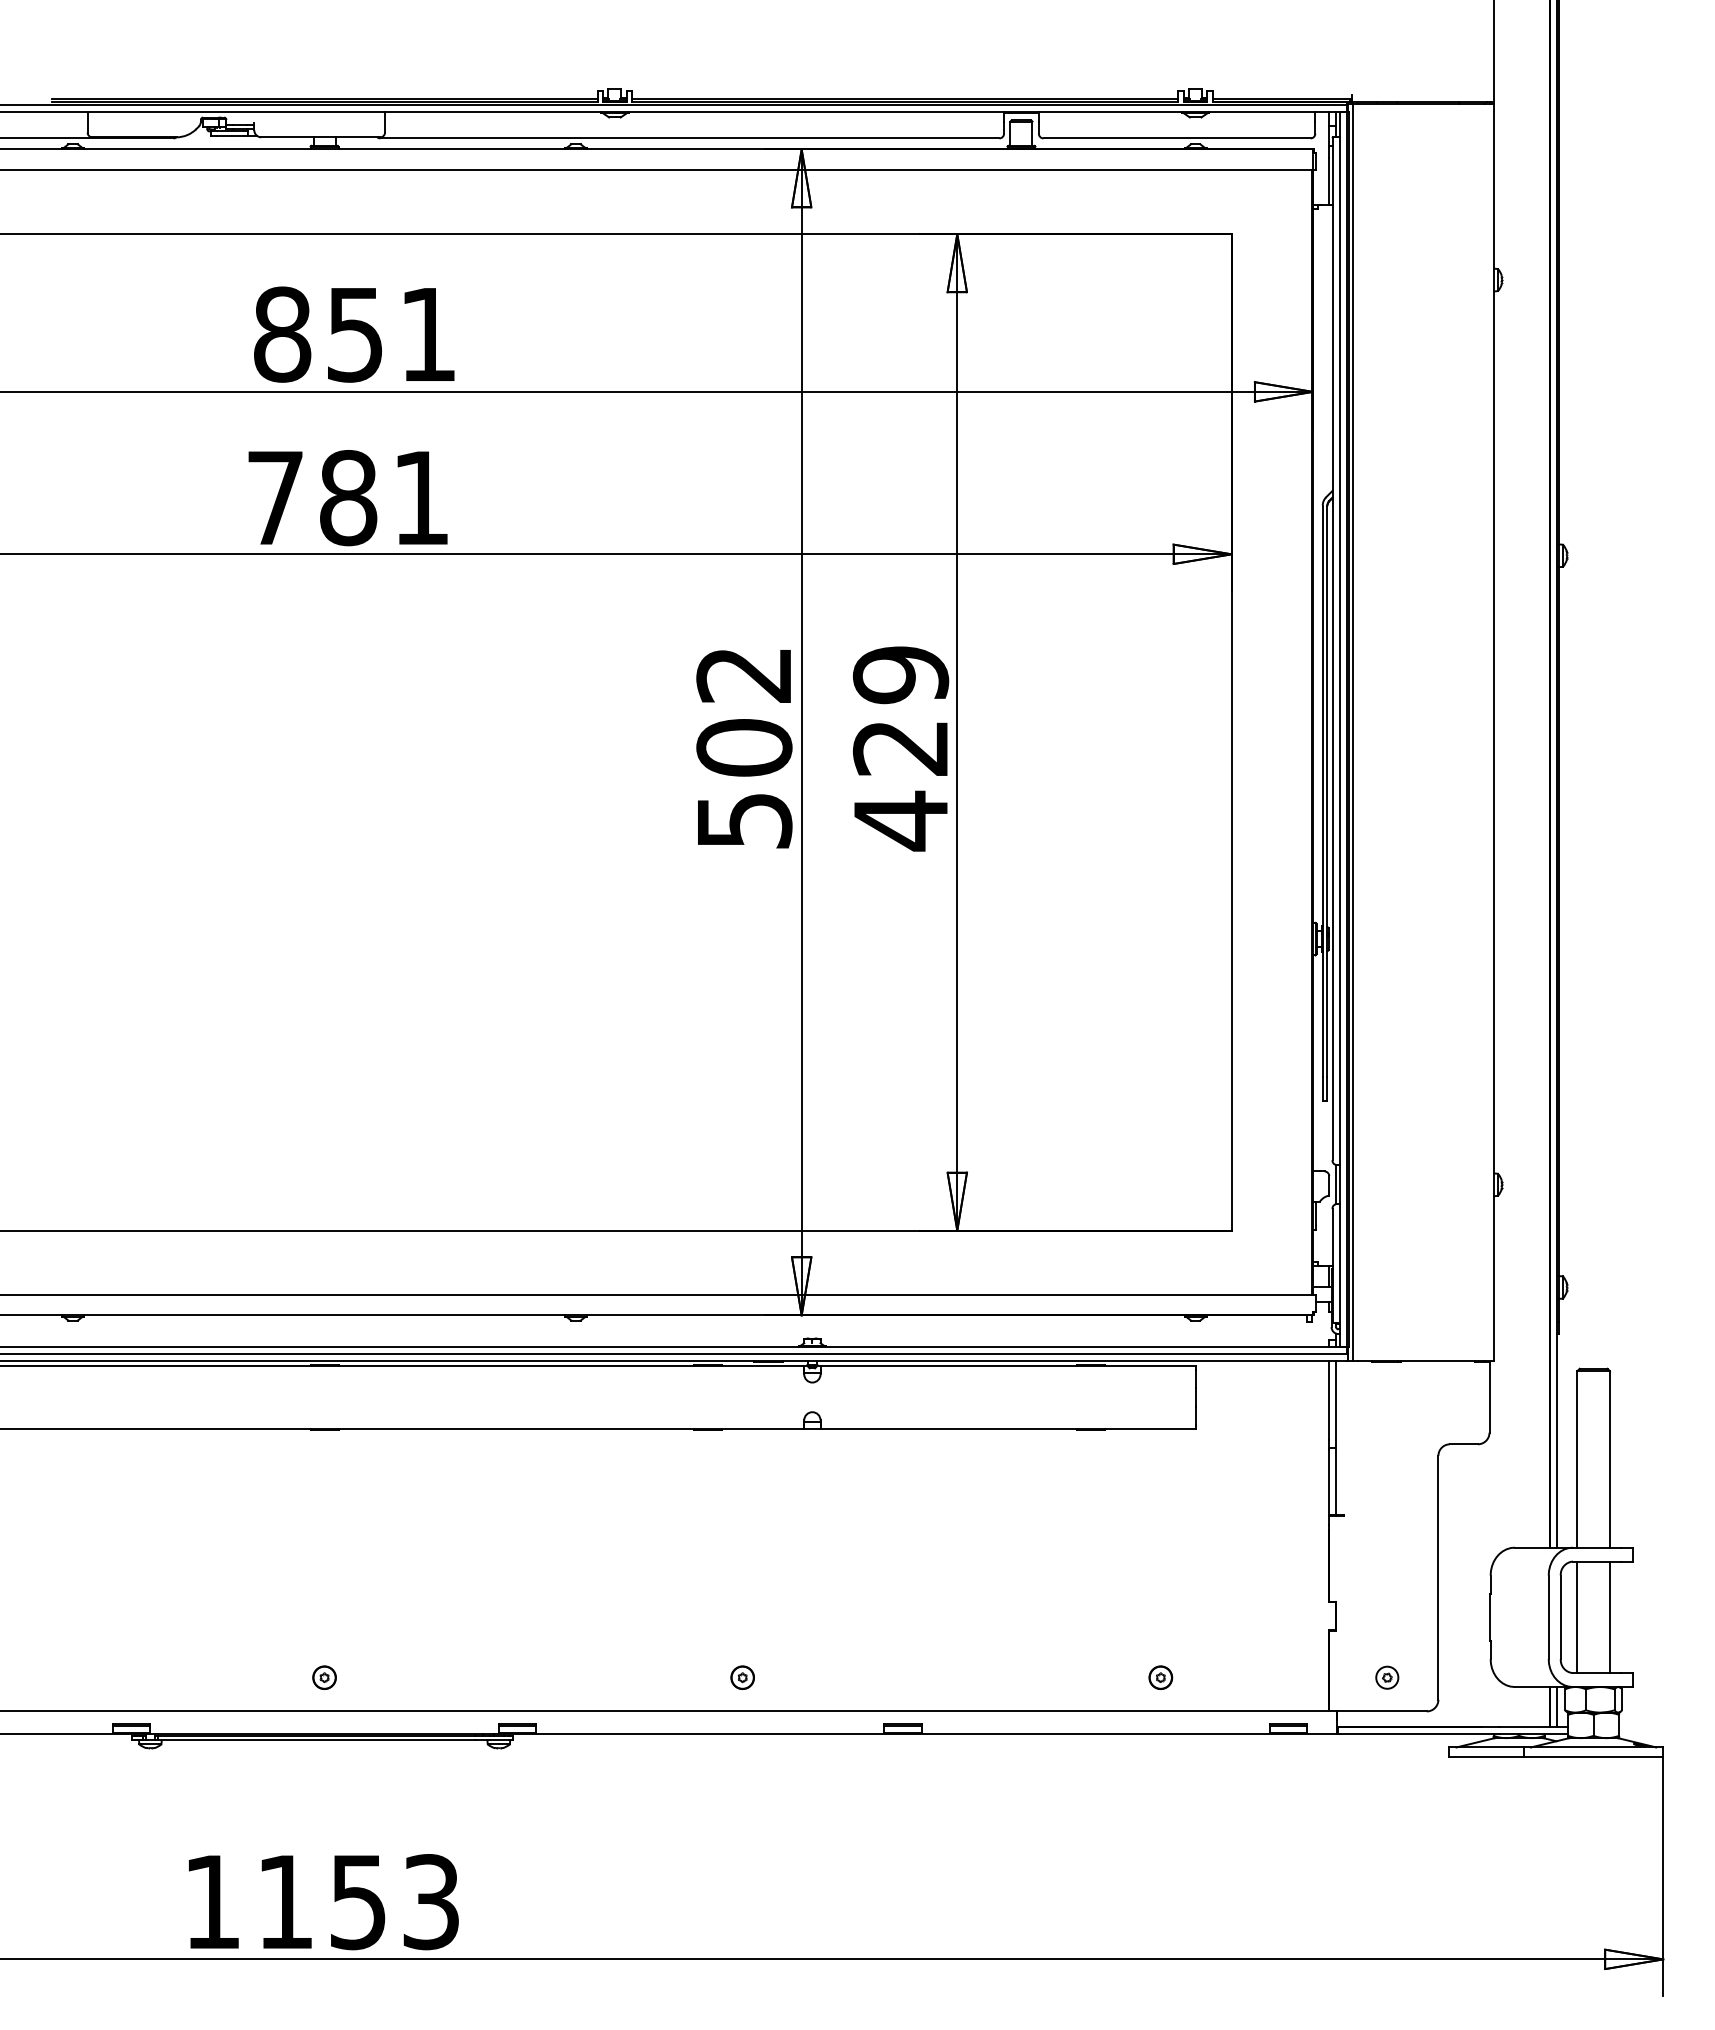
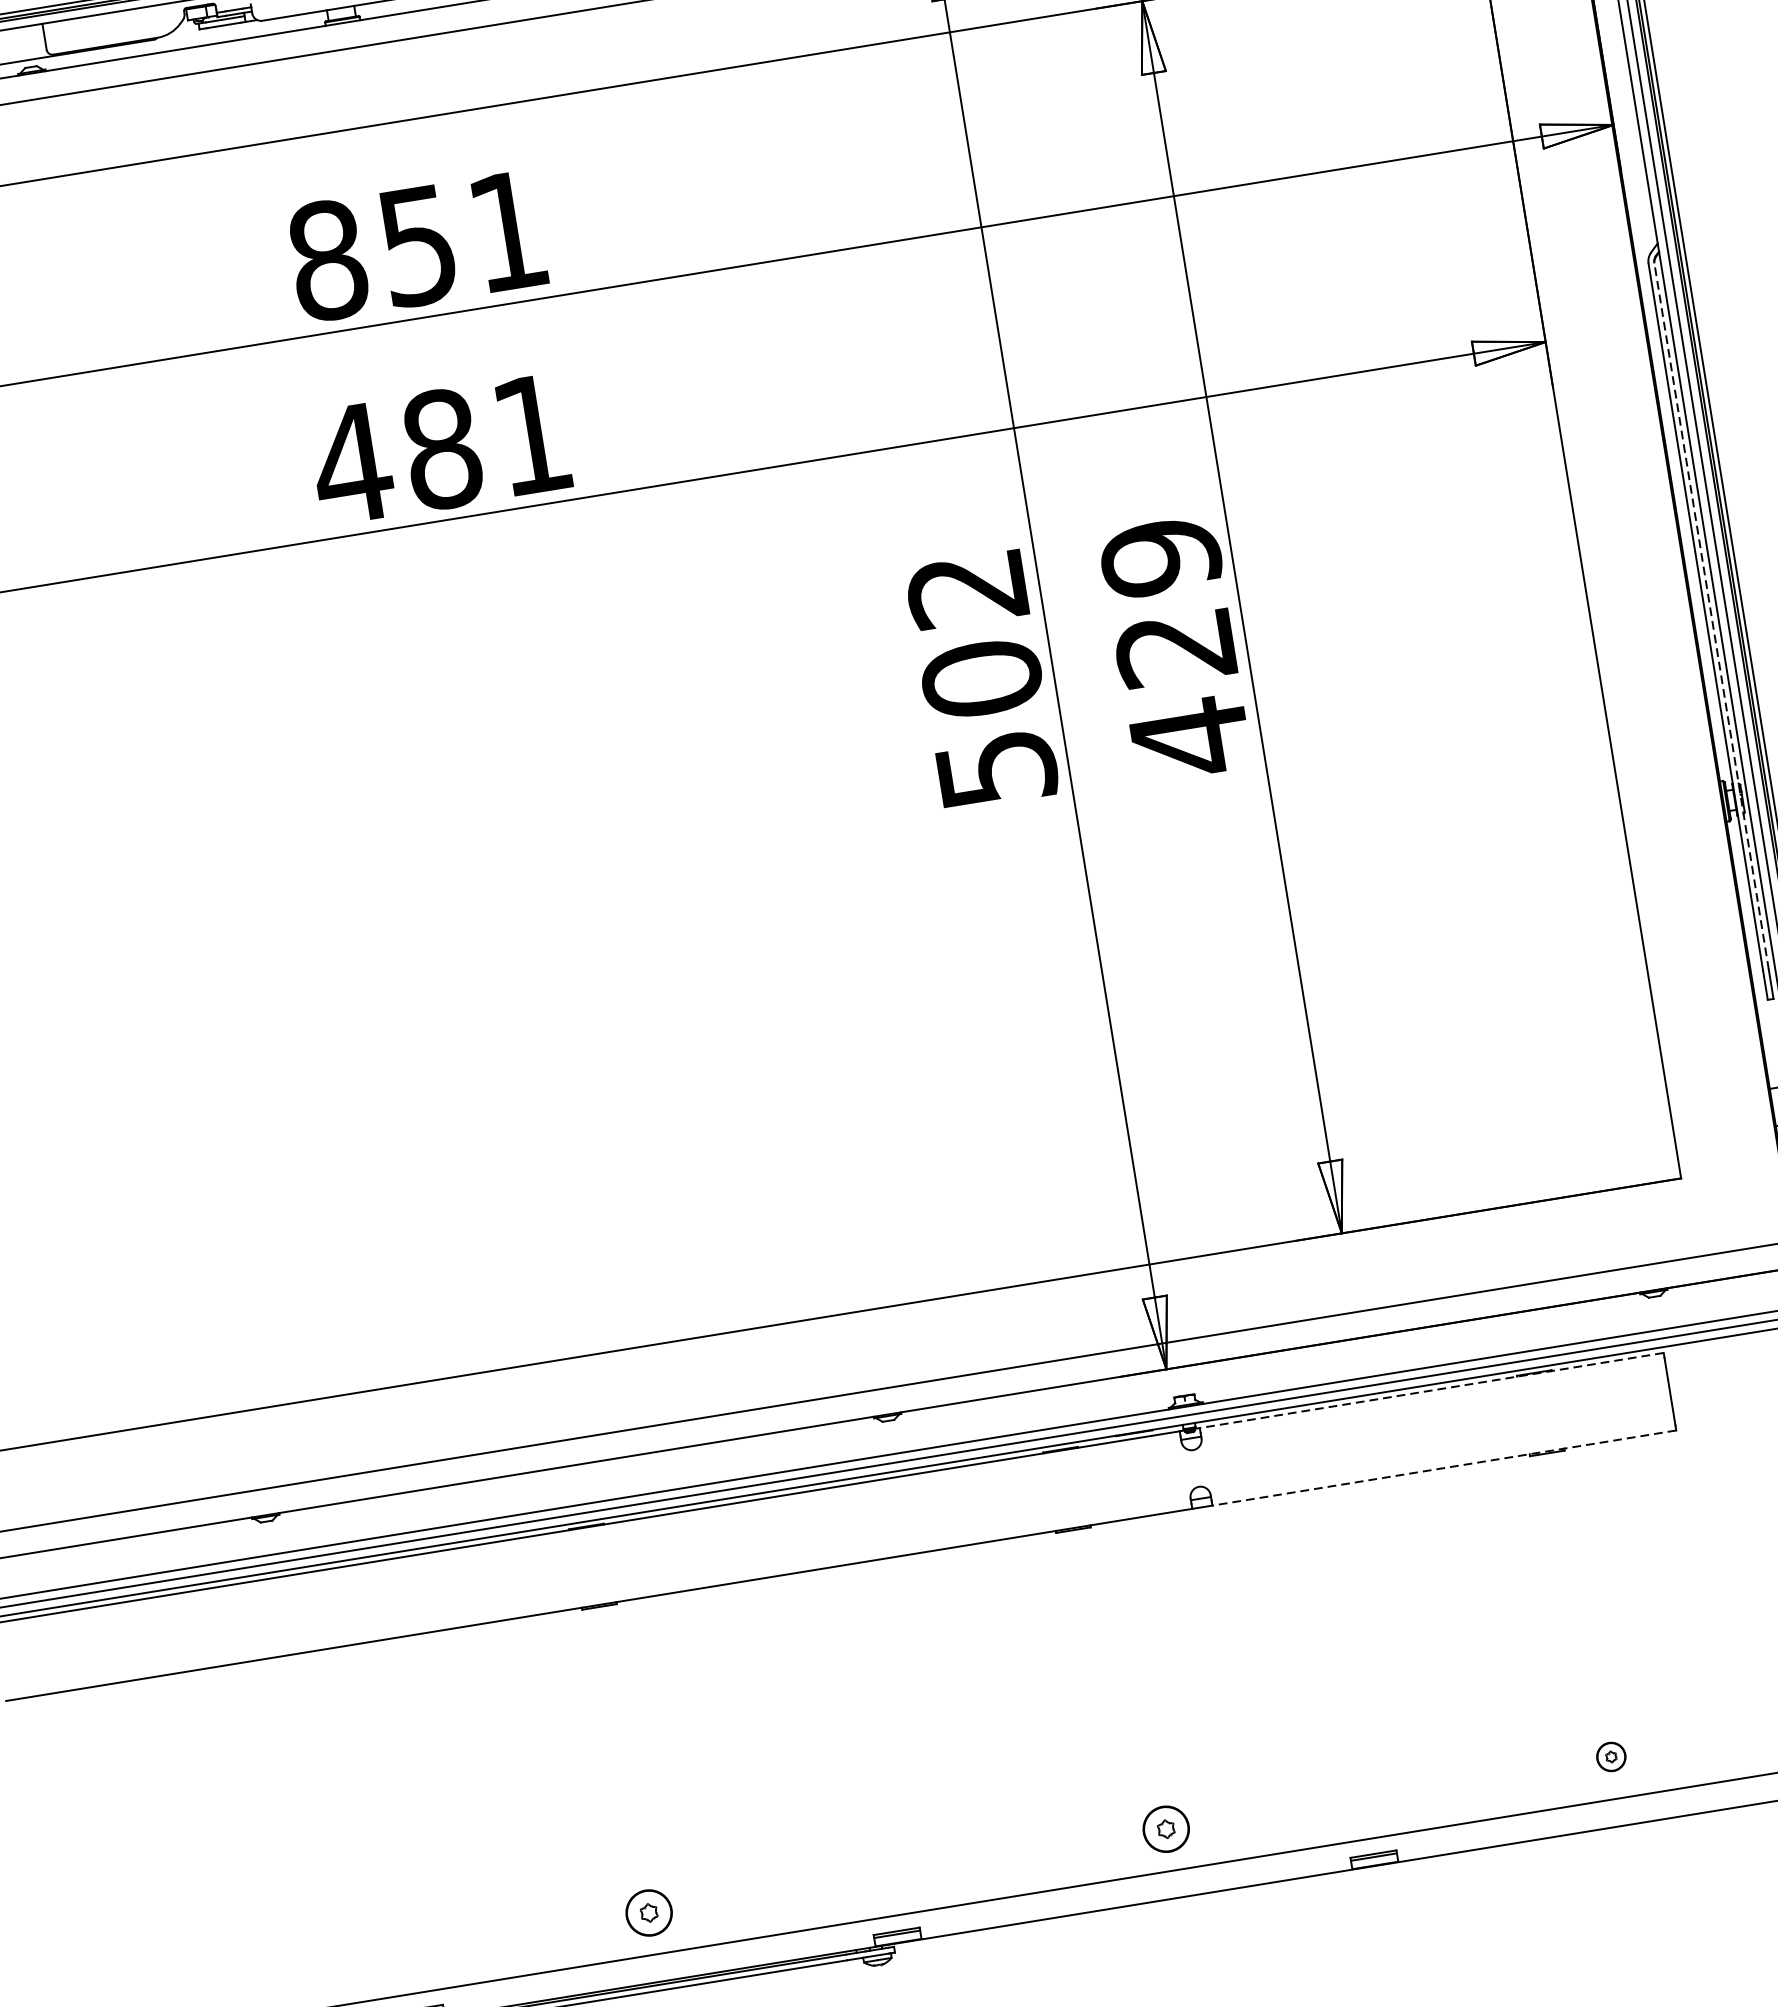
text: (274, 497) -> (350, 463), 781 -> 481
line: (1327, 791) -> (1711, 616), solid -> dashed
line: (1008, 1366) -> (1432, 1391), solid -> dashed
line: (1008, 1428) -> (1444, 1467), solid -> dashed
part: (324, 1677) -> (648, 1912), size x1.6
part: (742, 1677) -> (1165, 1828), size x1.6
part: (1160, 1677) -> (1610, 1756), moved

